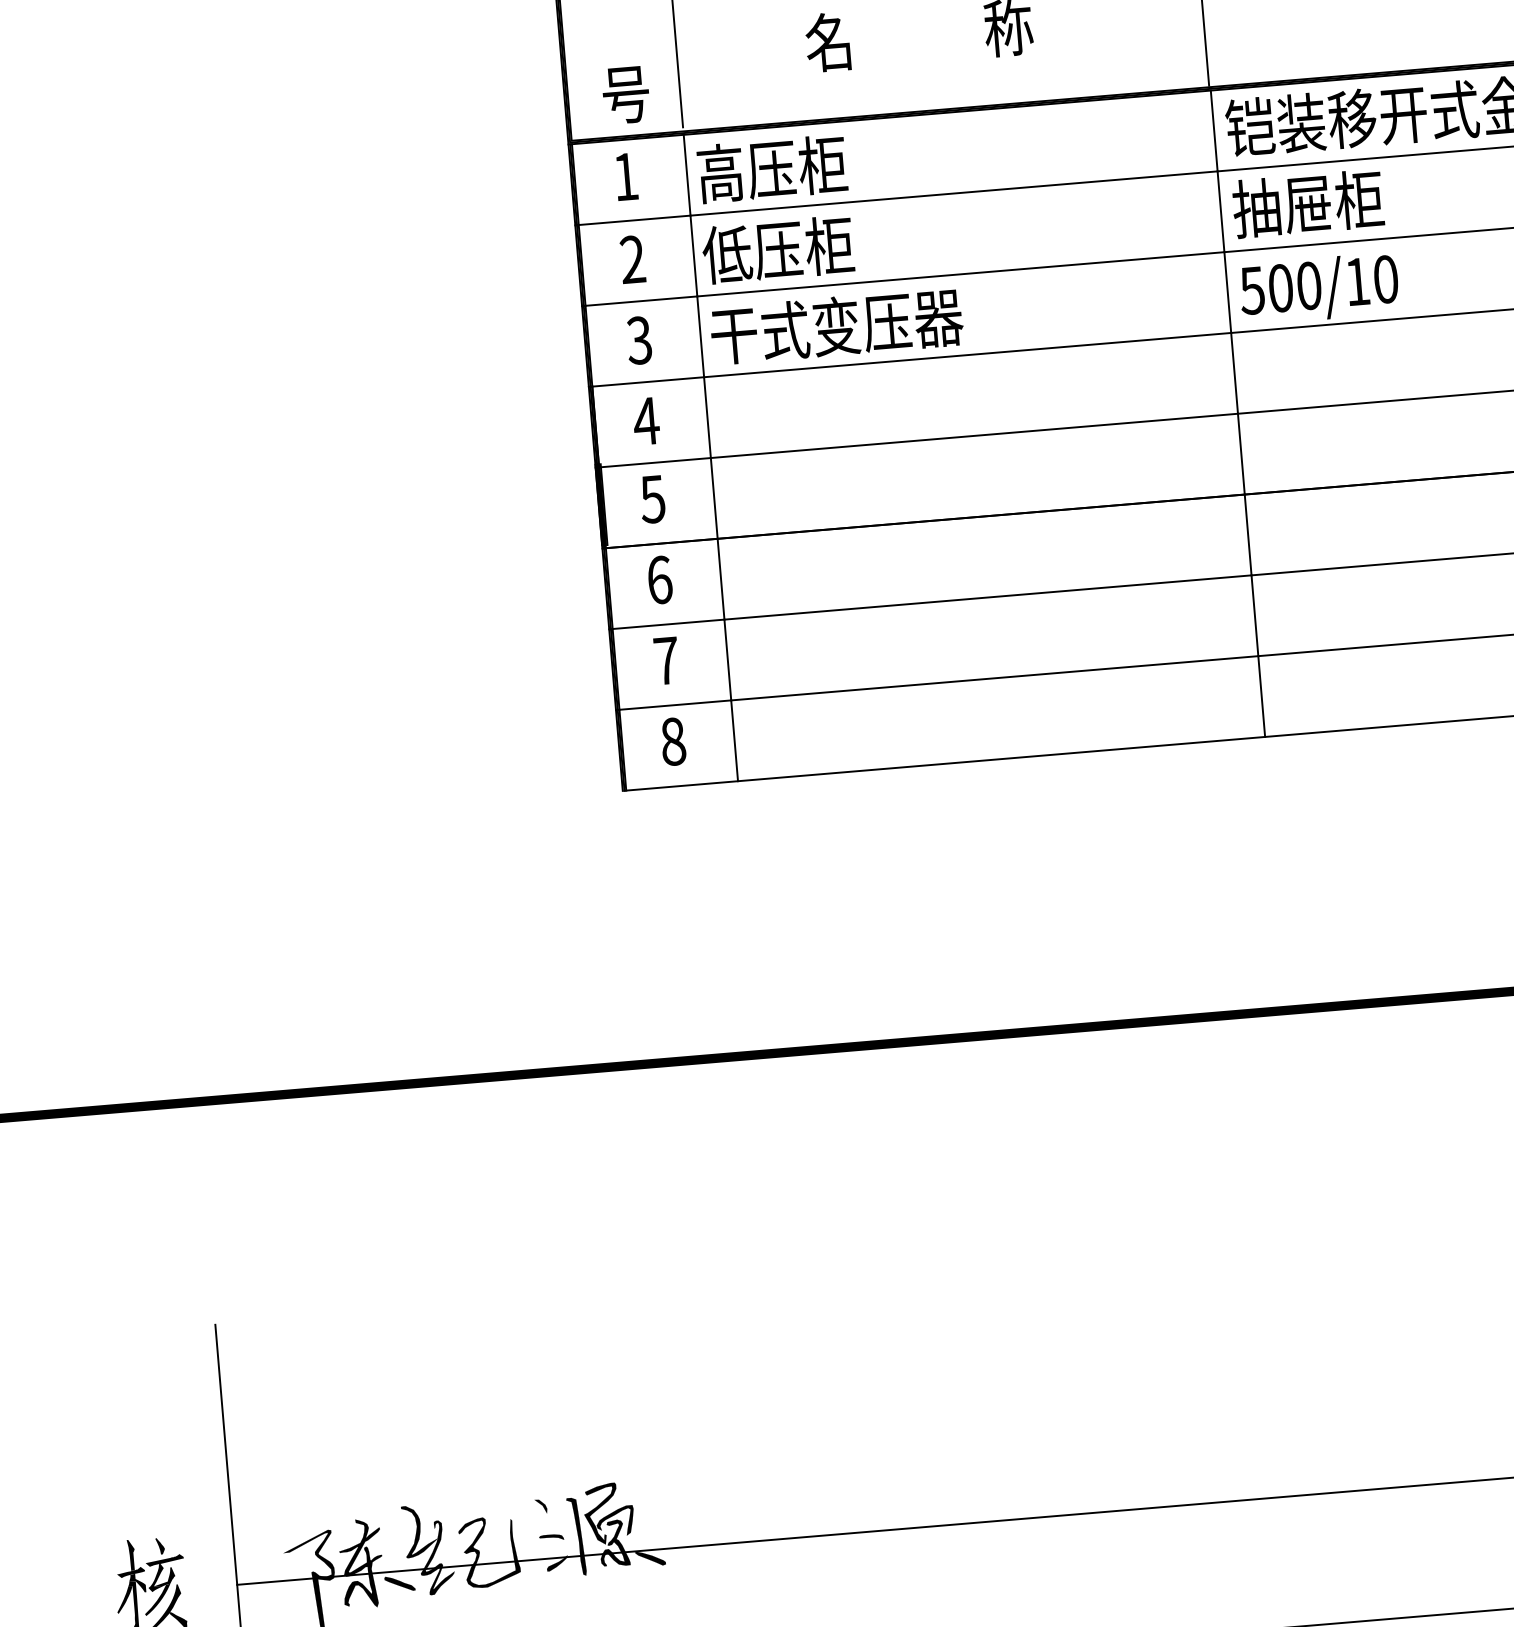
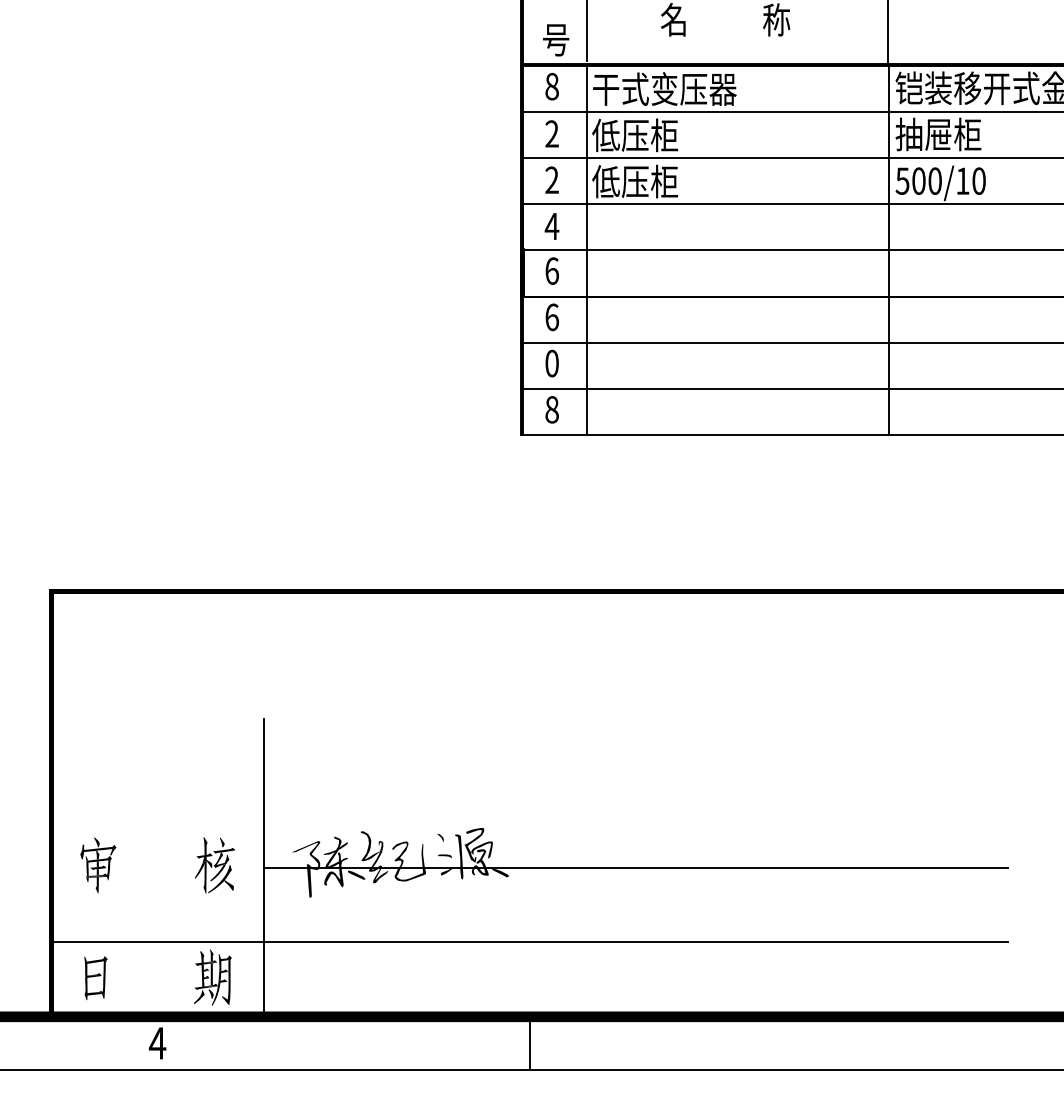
text: (822, 163) -> (664, 88), 高压柜 -> 干式变压器
text: (624, 176) -> (551, 86), 1 -> 8
text: (836, 326) -> (664, 181), 干式变压器 -> 低压柜
text: (638, 341) -> (551, 180), 3 -> 2
text: (651, 498) -> (551, 270), 5 -> 6
text: (665, 660) -> (551, 363), 7 -> 0

